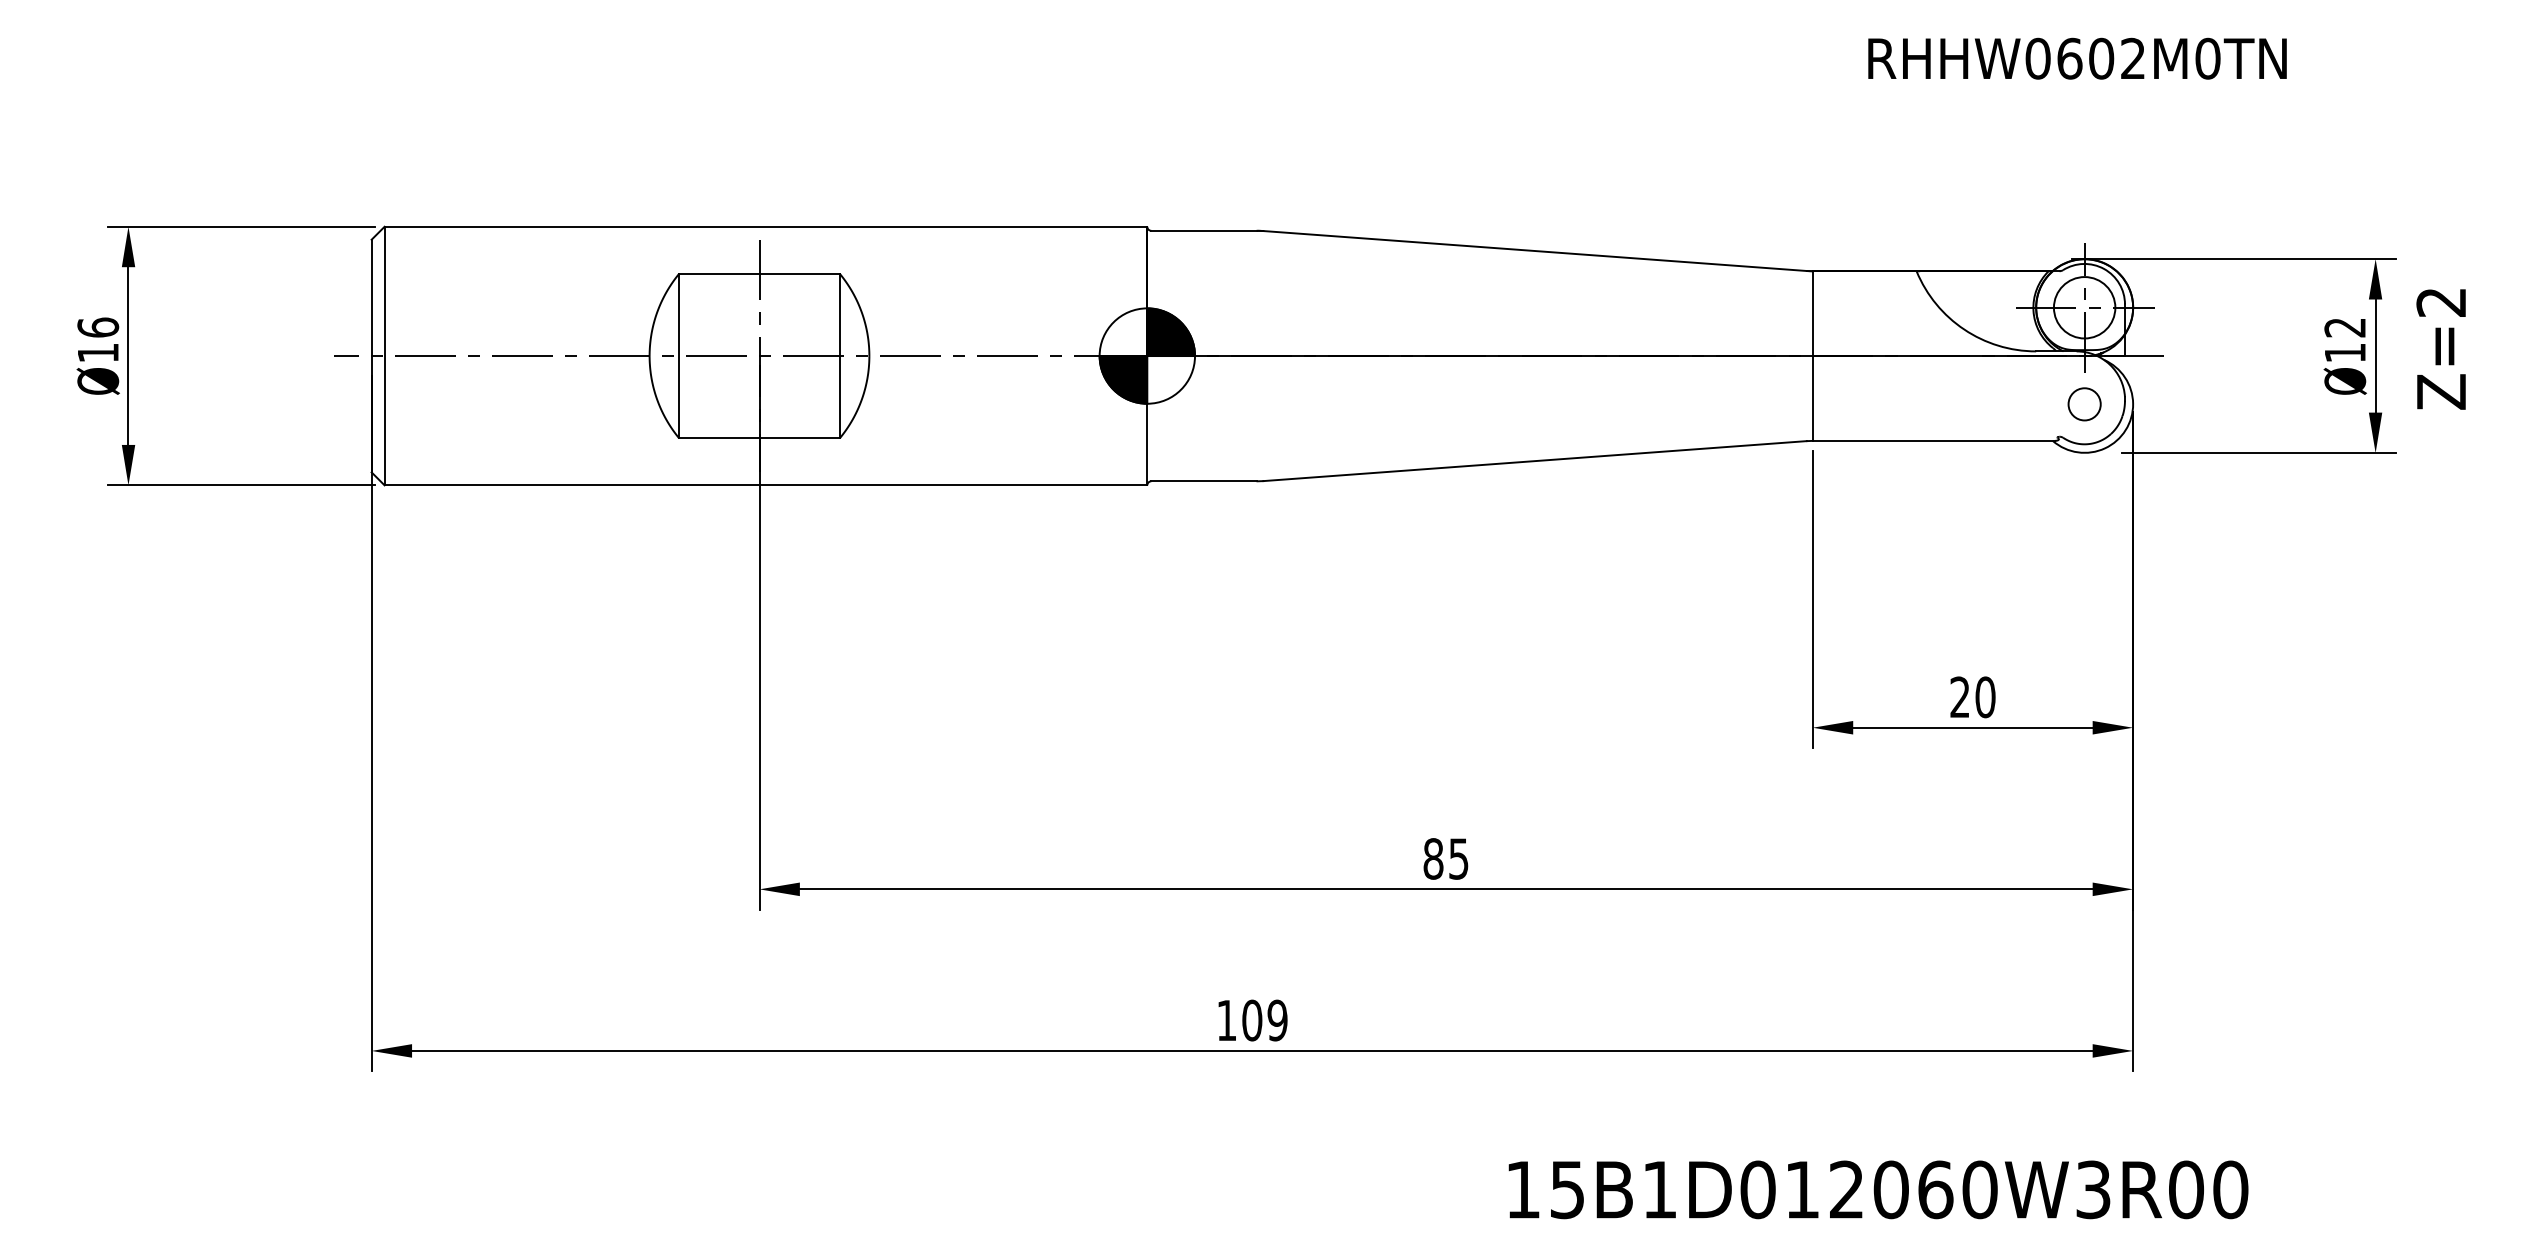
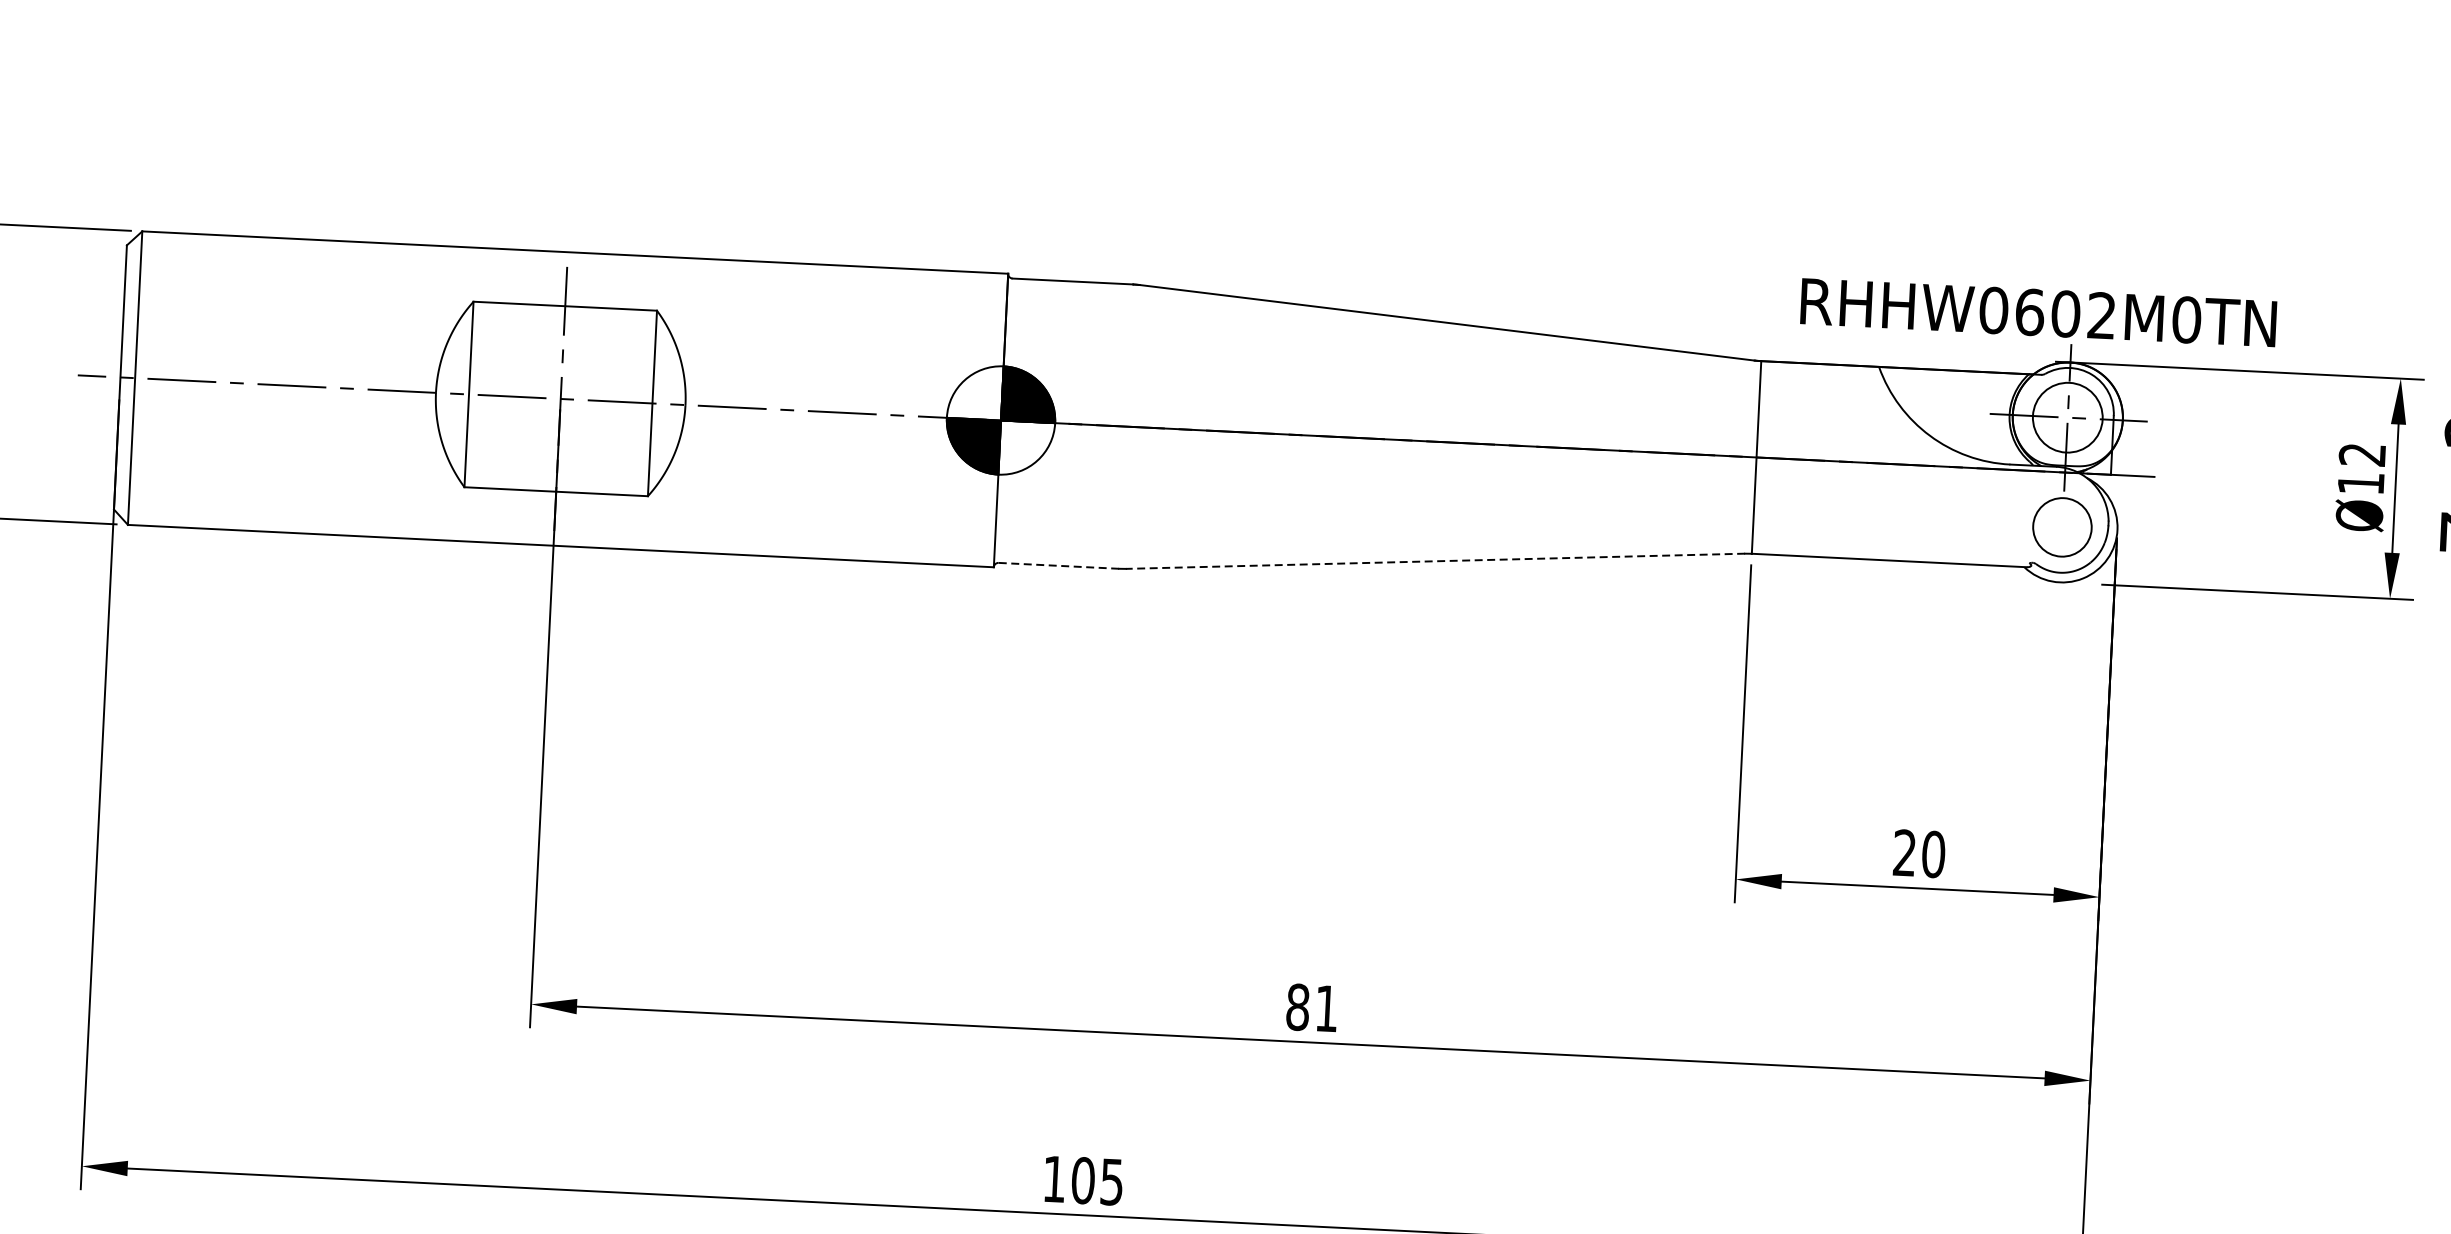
text: (2077, 58) -> (2038, 312), moved
circle: (2084, 404) -> (2062, 527), size x1.6
line: (1534, 461) -> (1434, 561), solid -> dashed
line: (1203, 481) -> (1057, 566), solid -> dashed
text: (1458, 858) -> (1326, 1008), 85 -> 81
text: (1277, 1020) -> (1111, 1182), 109 -> 105

